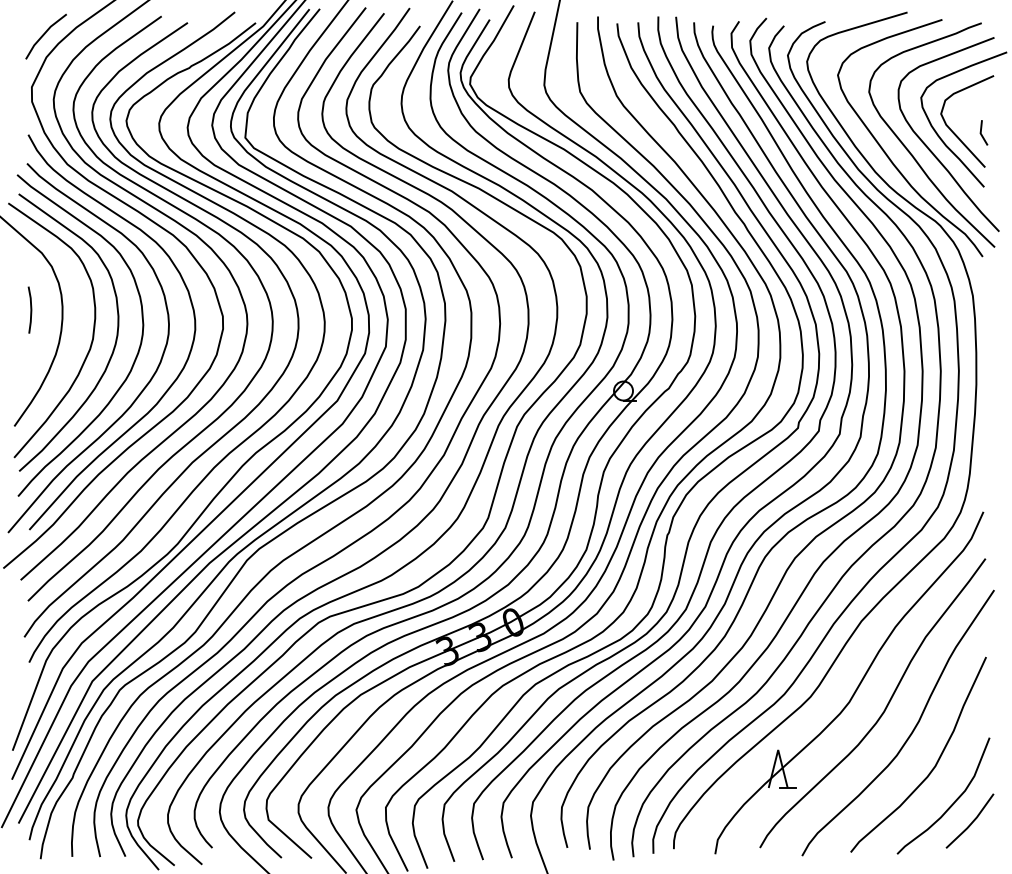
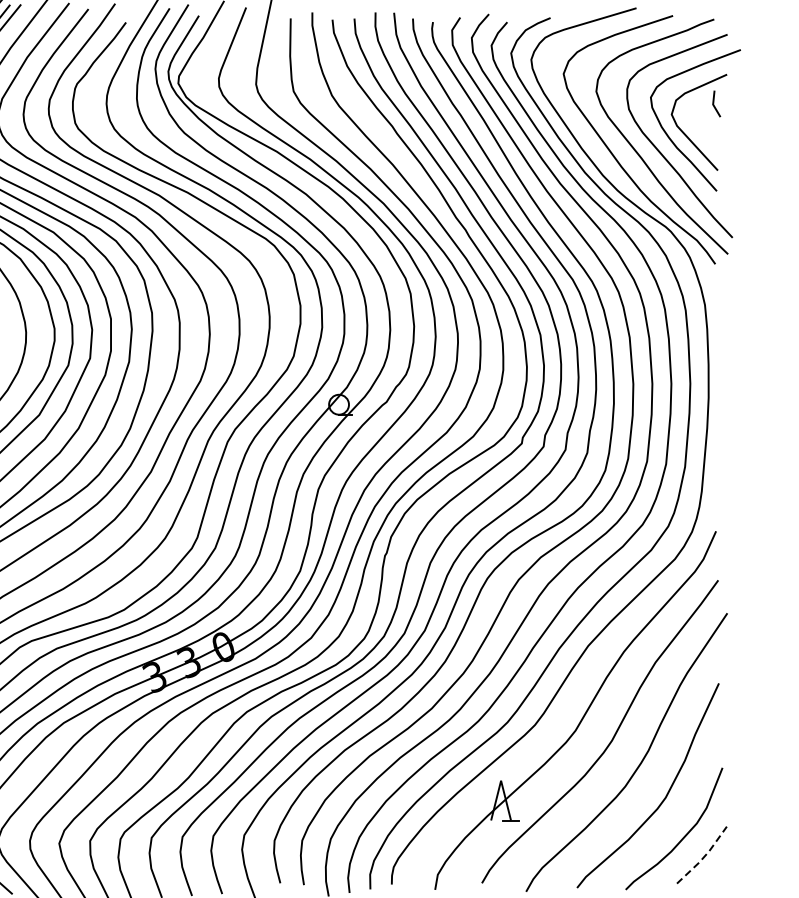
line: (981, 132) -> (714, 103), moved
line: (971, 823) -> (703, 857), solid -> dashed

